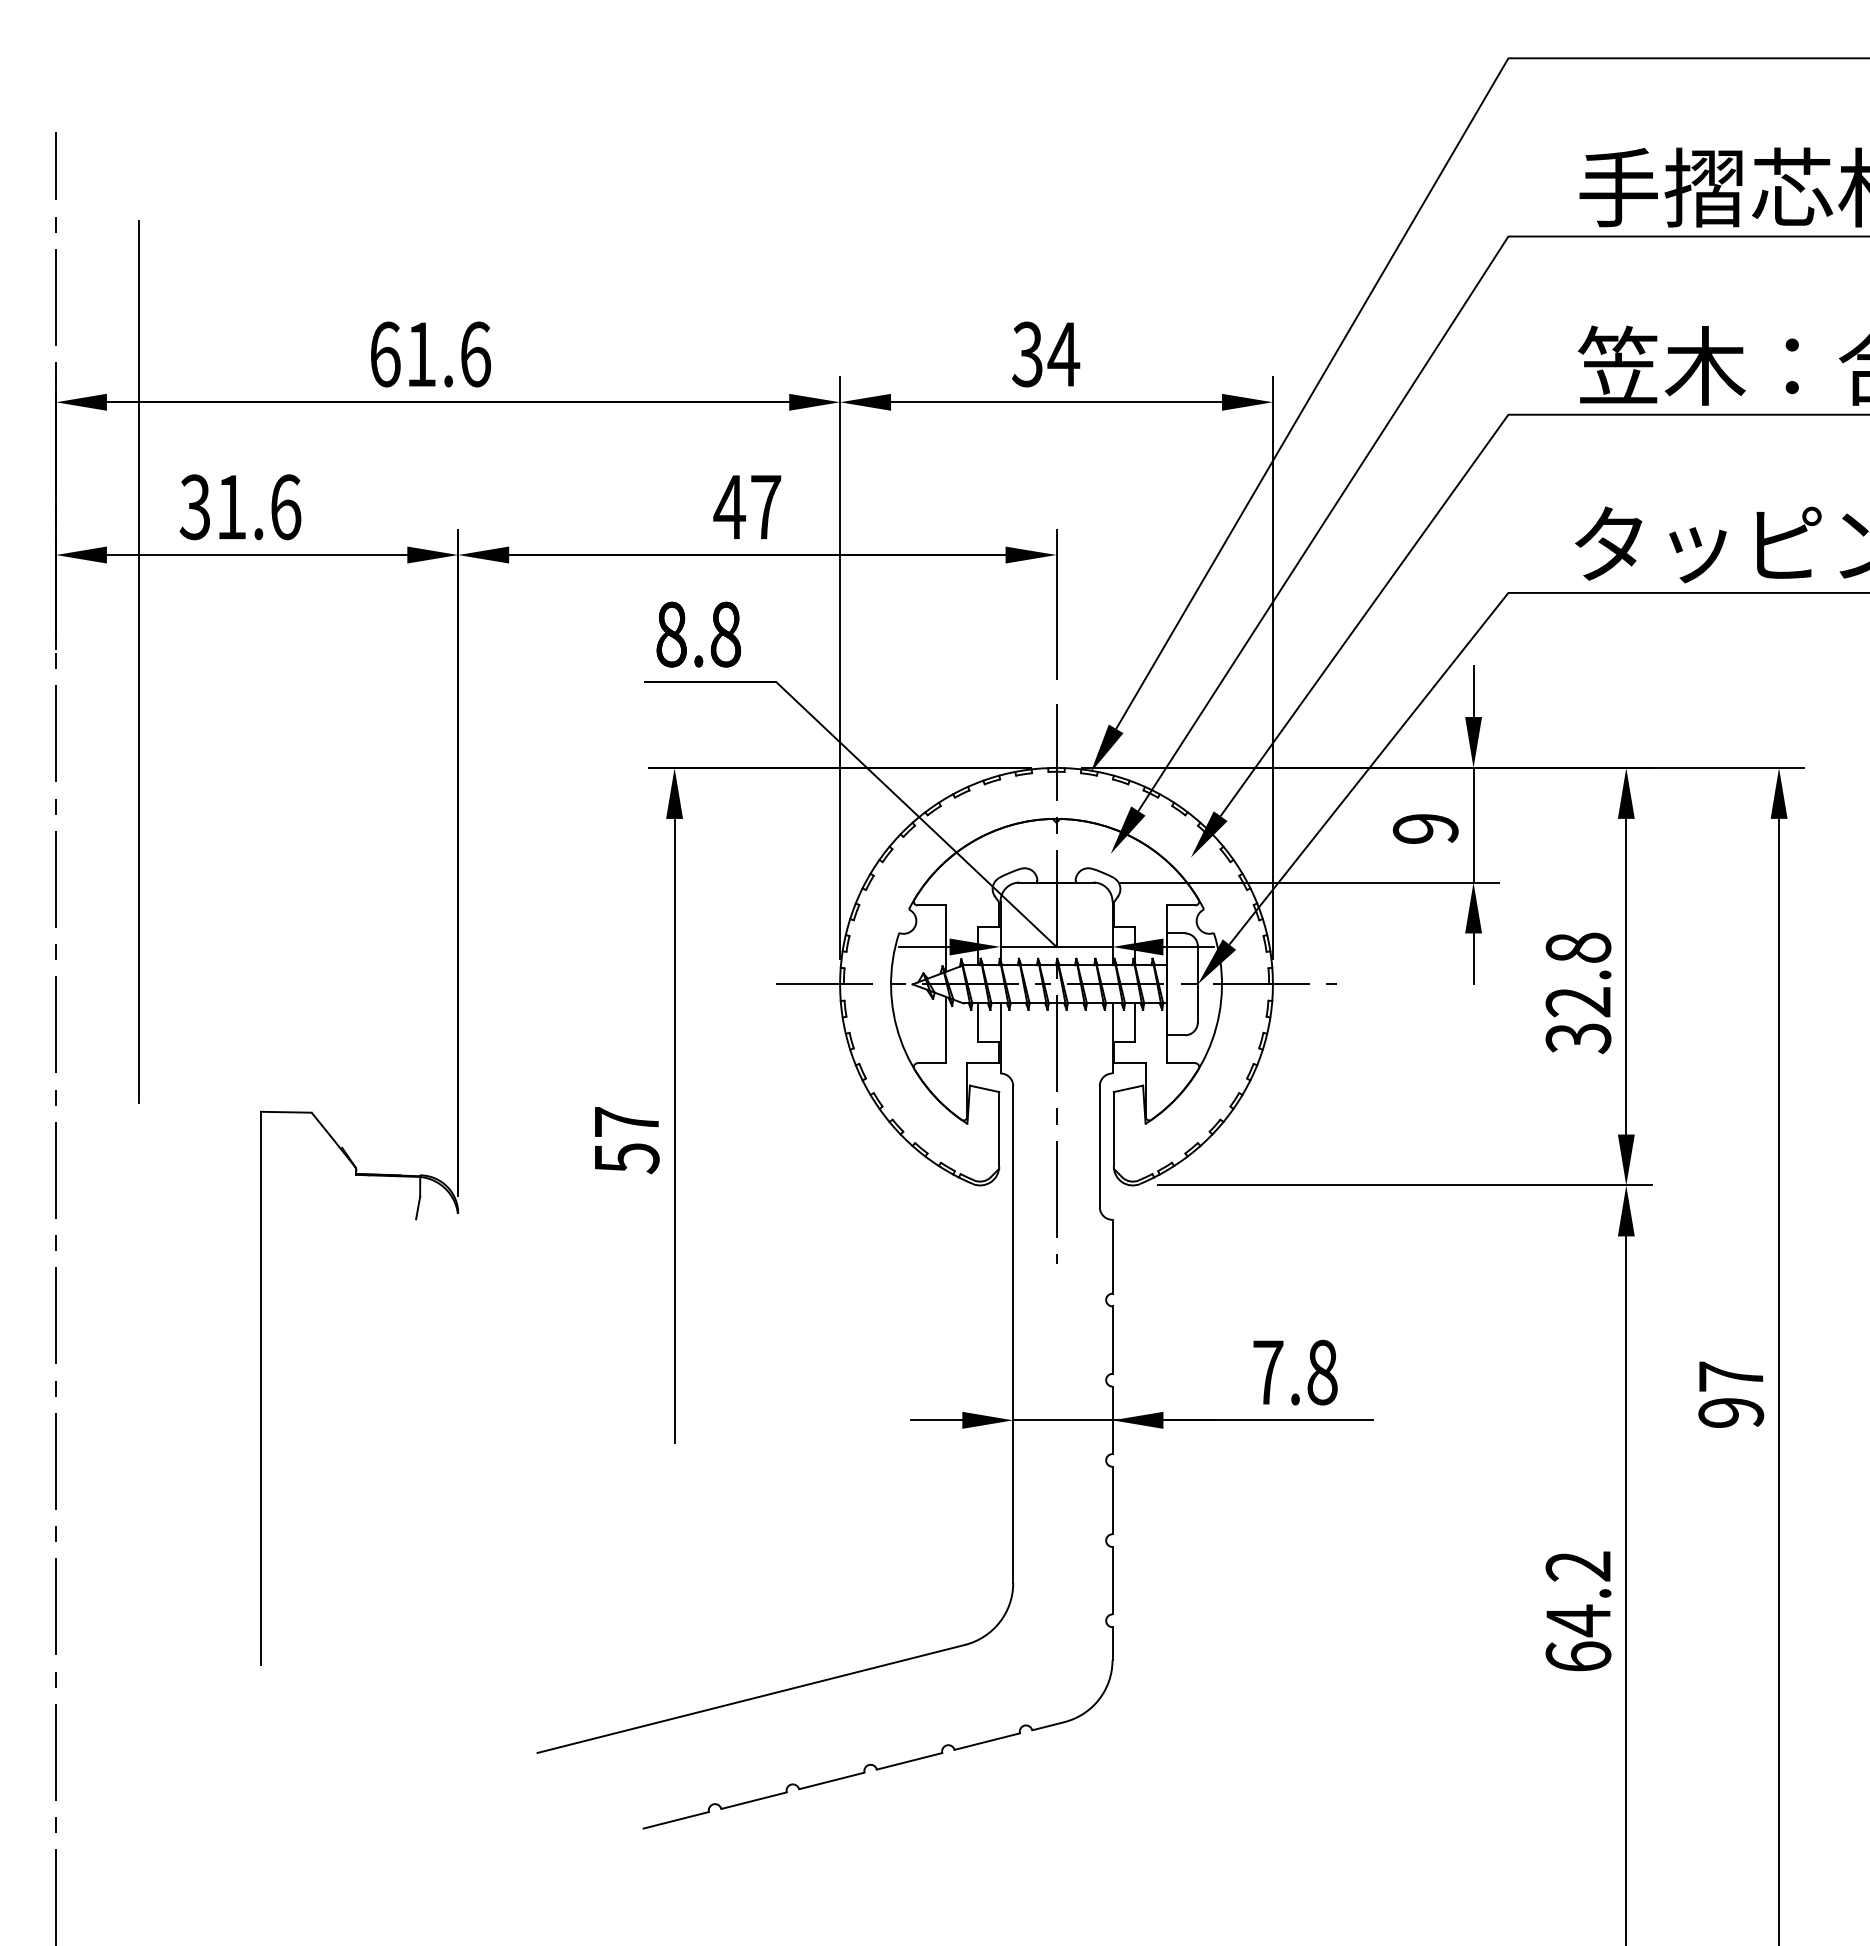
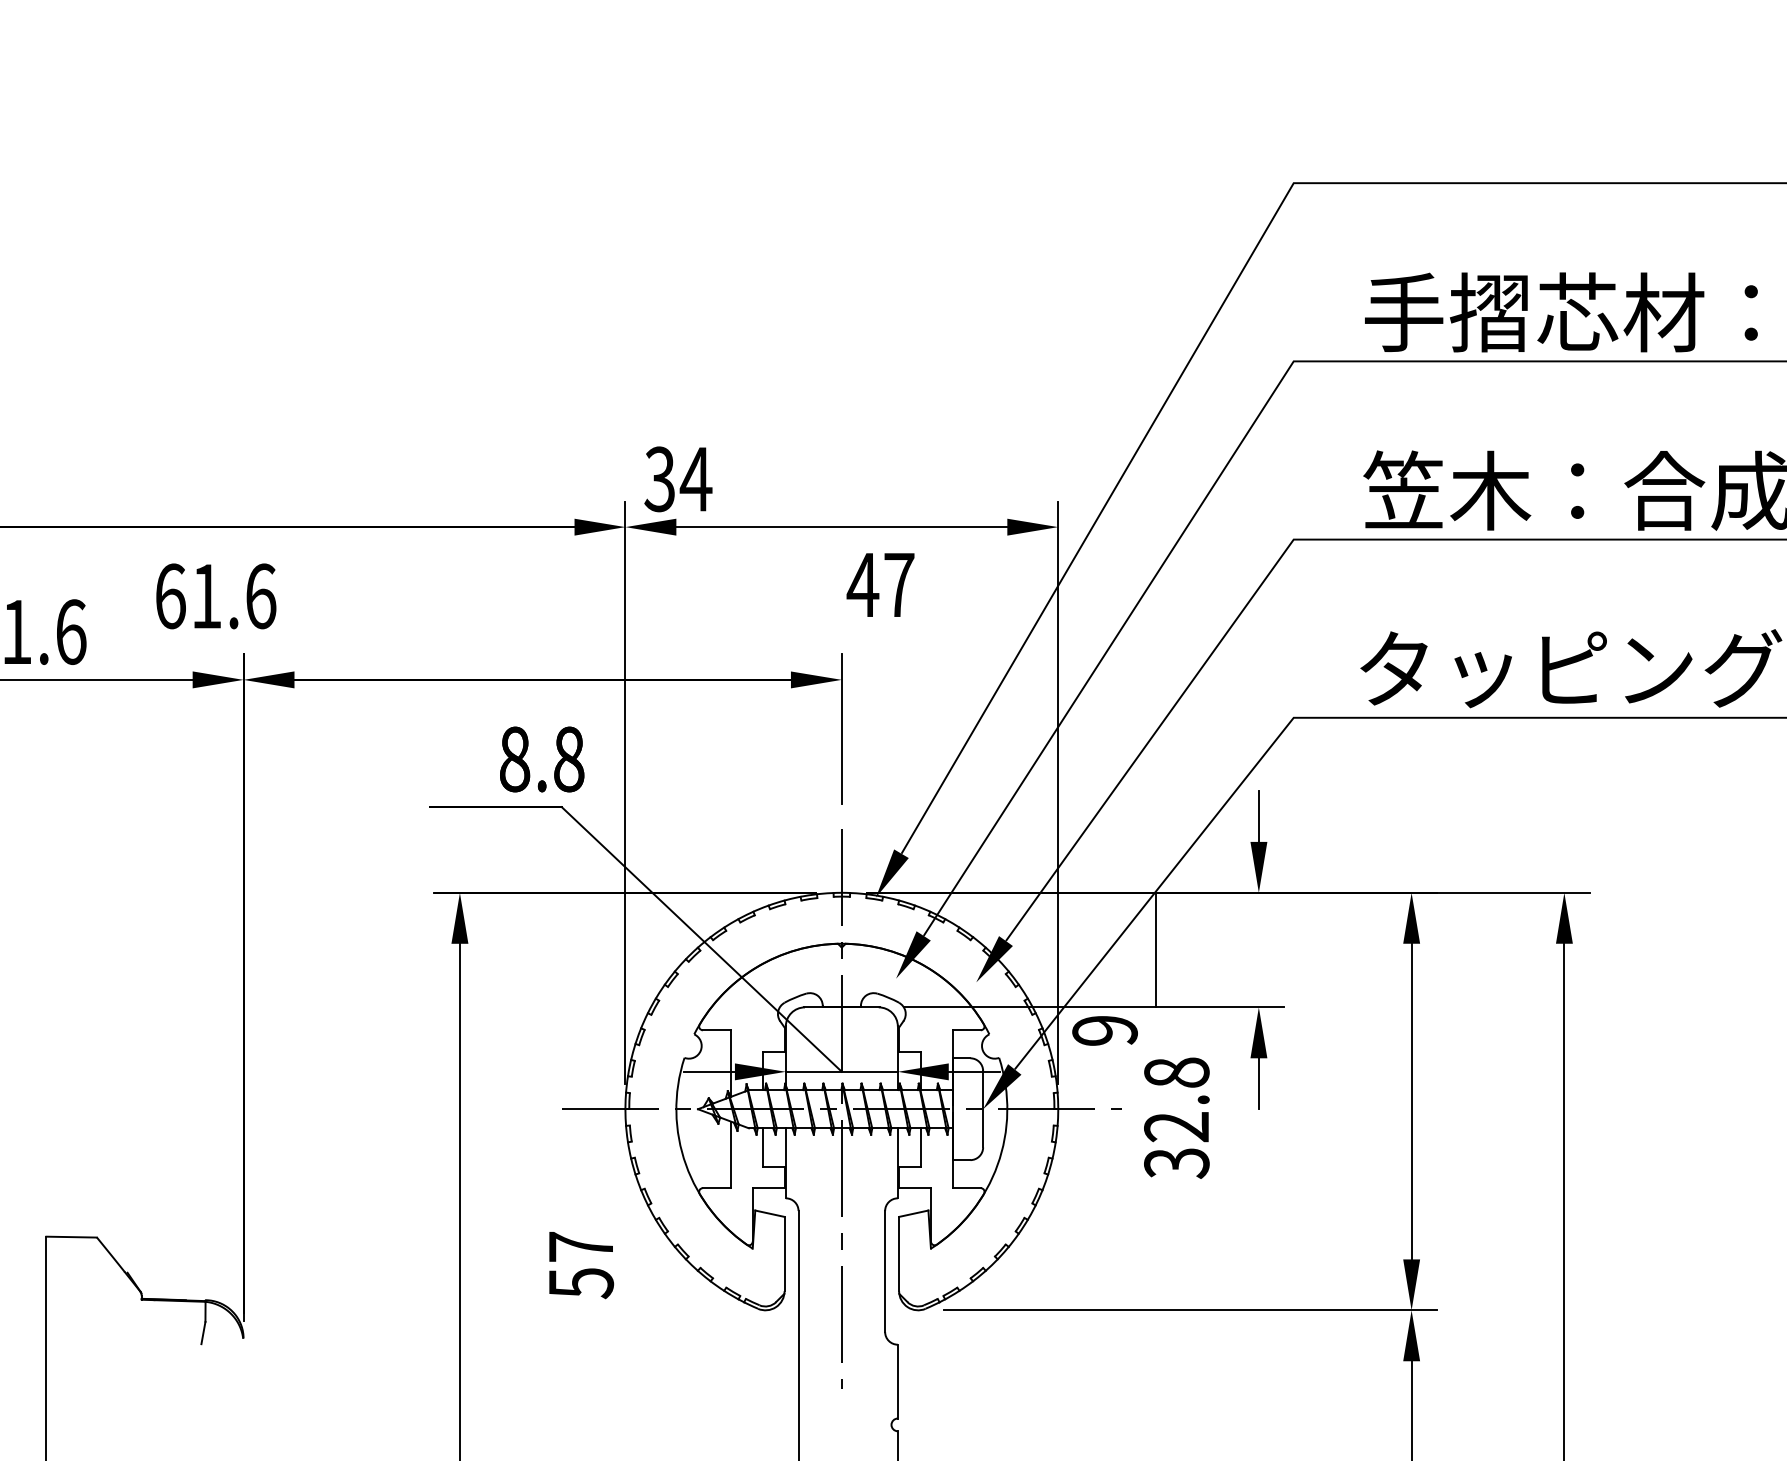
text: (430, 354) -> (215, 596), moved
text: (1046, 354) -> (678, 479), moved
text: (747, 506) -> (880, 584), moved
text: (698, 634) -> (541, 759), moved
line: (1473, 824) -> (1155, 949), moved
text: (1425, 828) -> (1104, 1030), moved
text: (1578, 993) -> (1176, 1118), moved
text: (627, 1140) -> (581, 1265), moved

